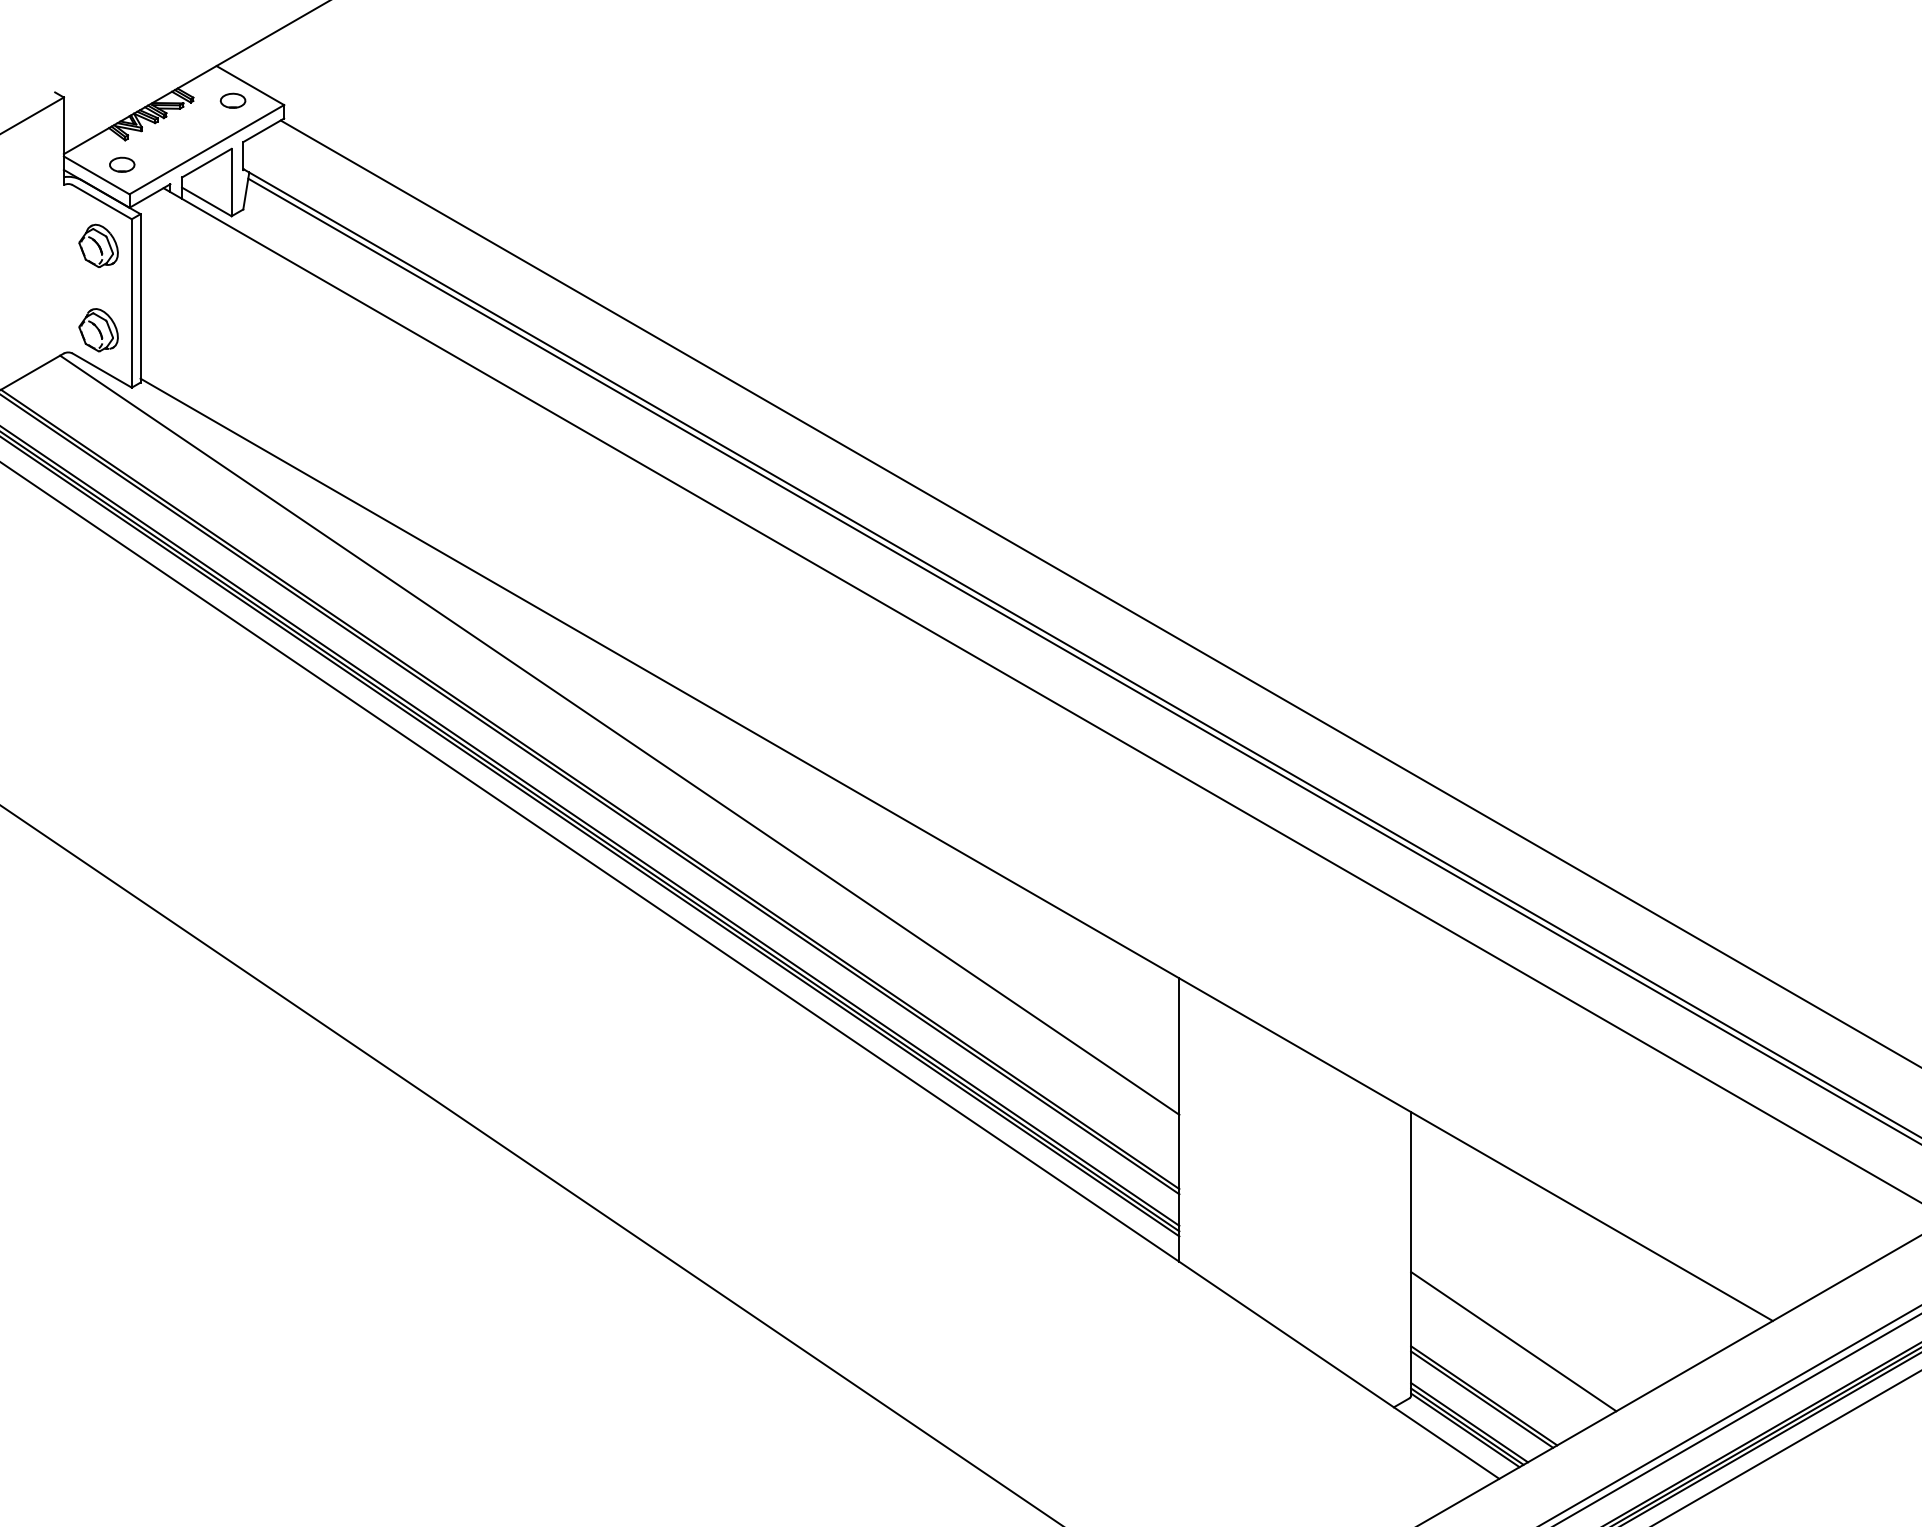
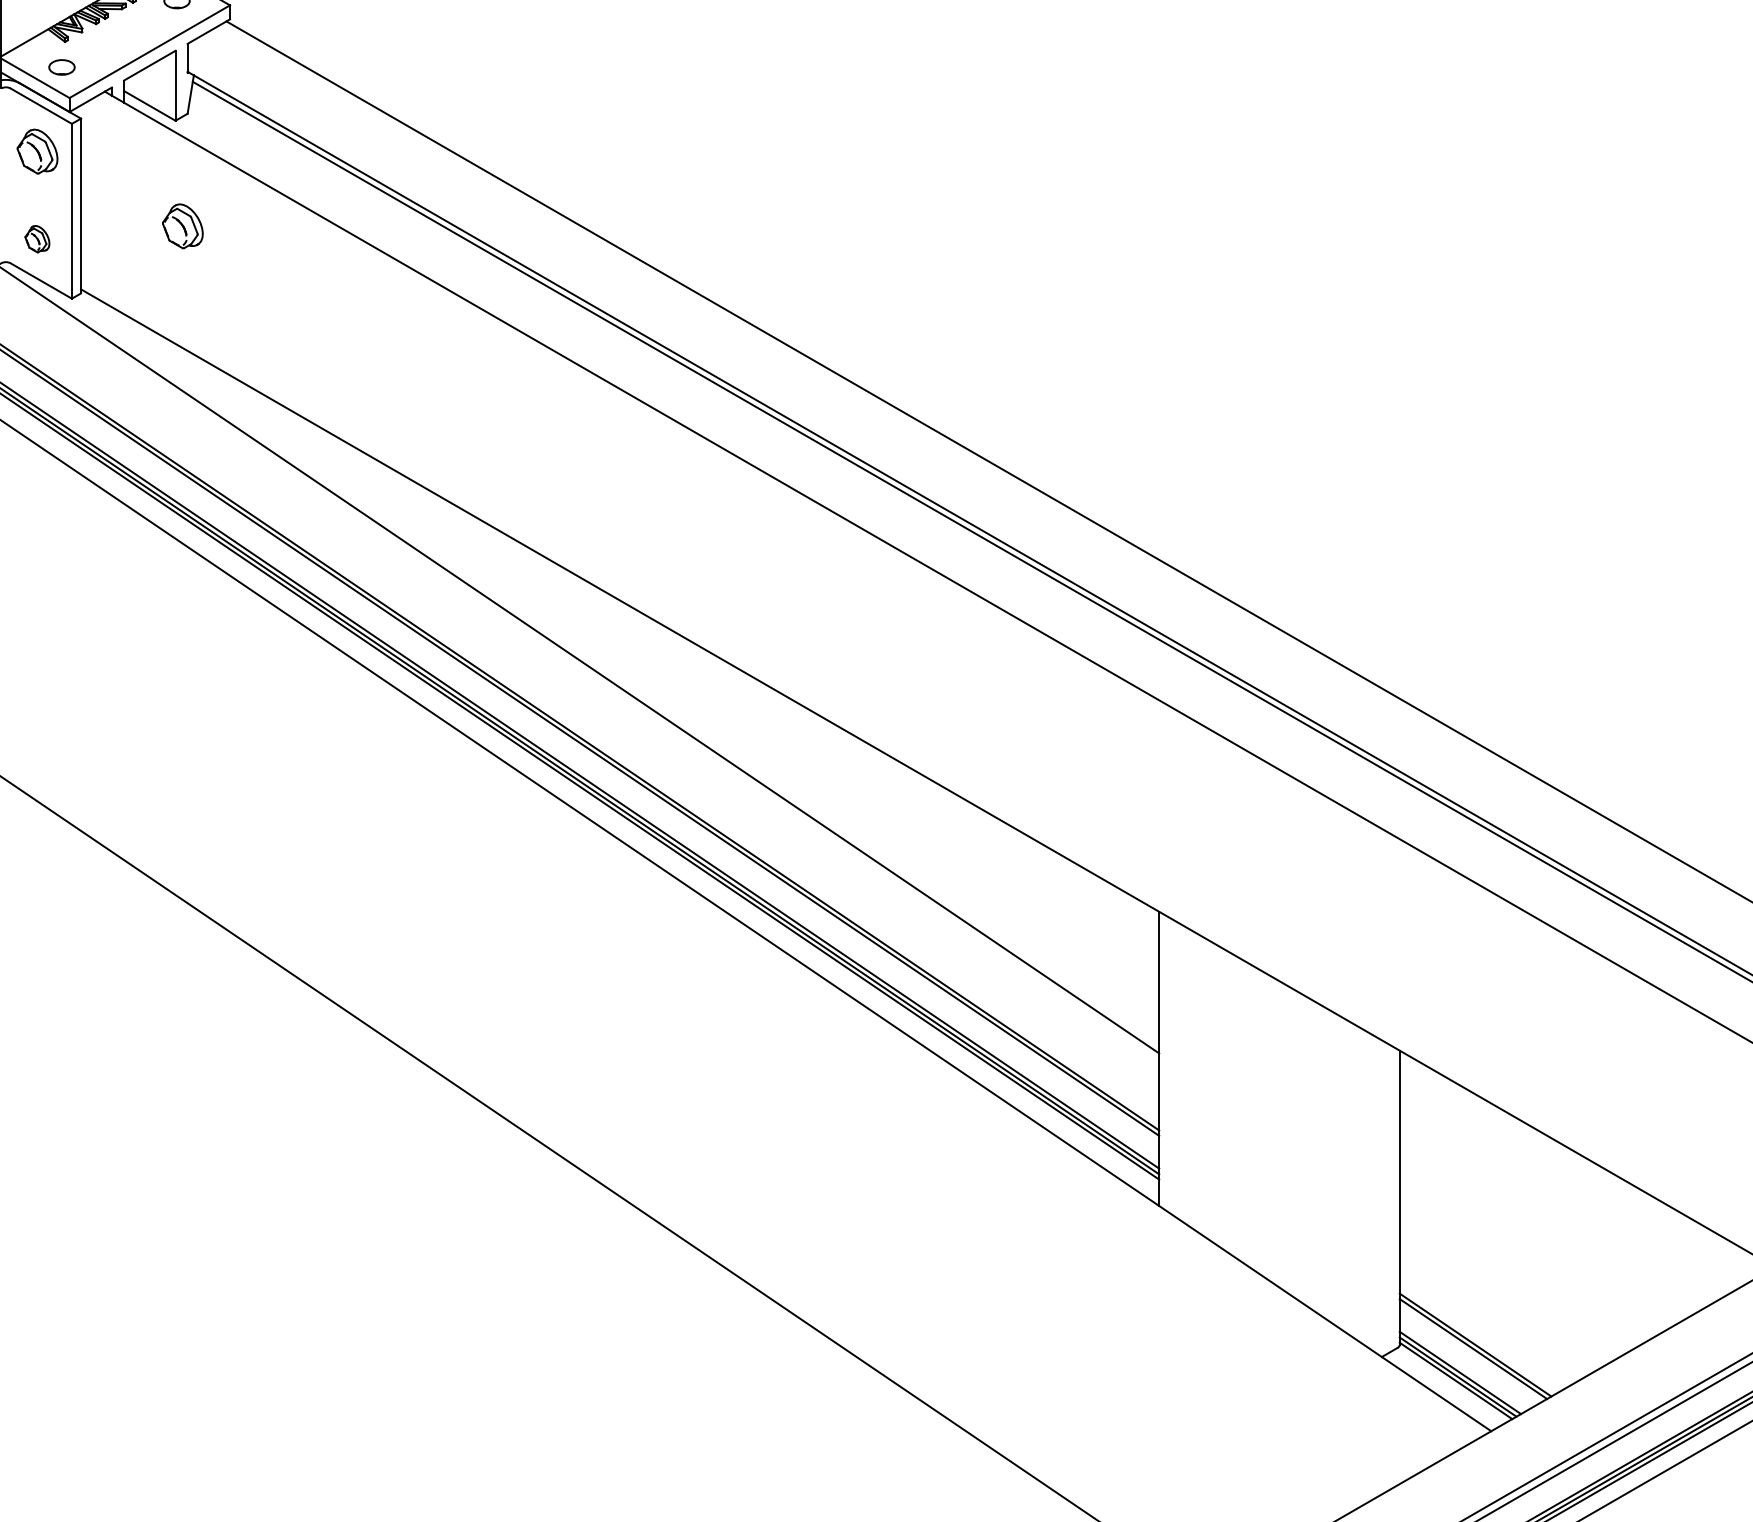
part: (238, 317) -> (182, 225), added
part: (98, 330) -> (37, 239), size x0.6
line: (1513, 1341) -> (1505, 1288), removed

